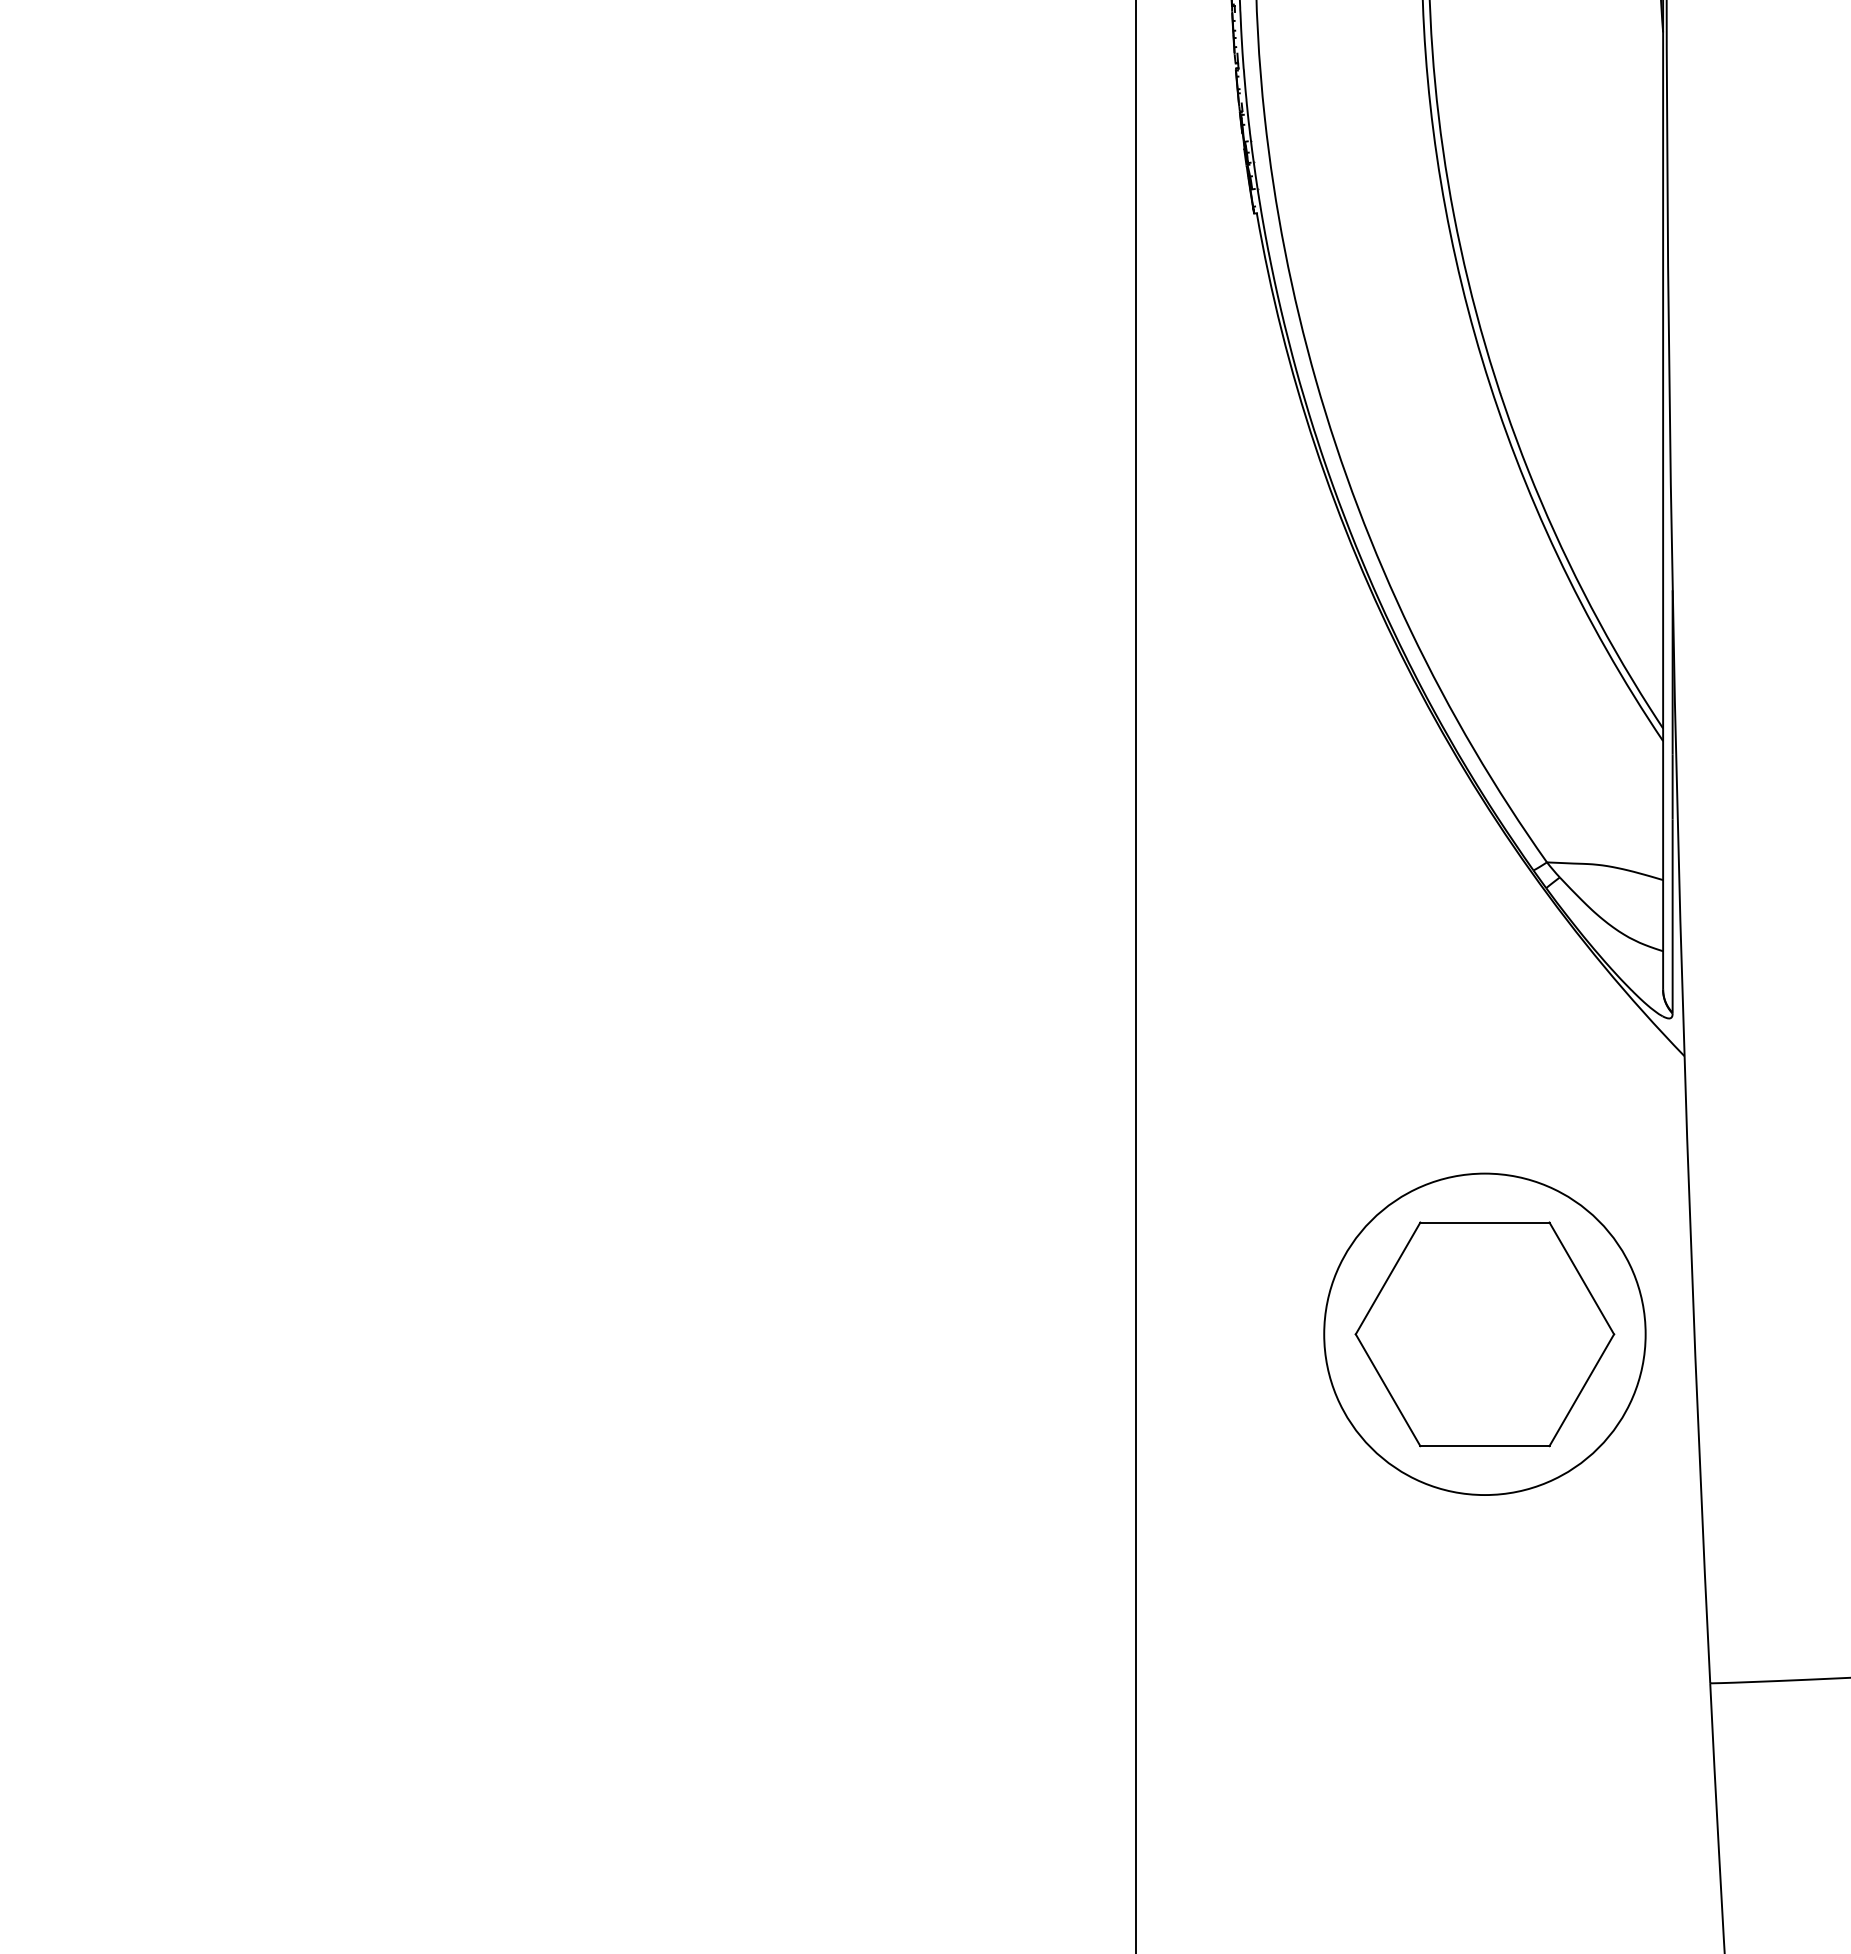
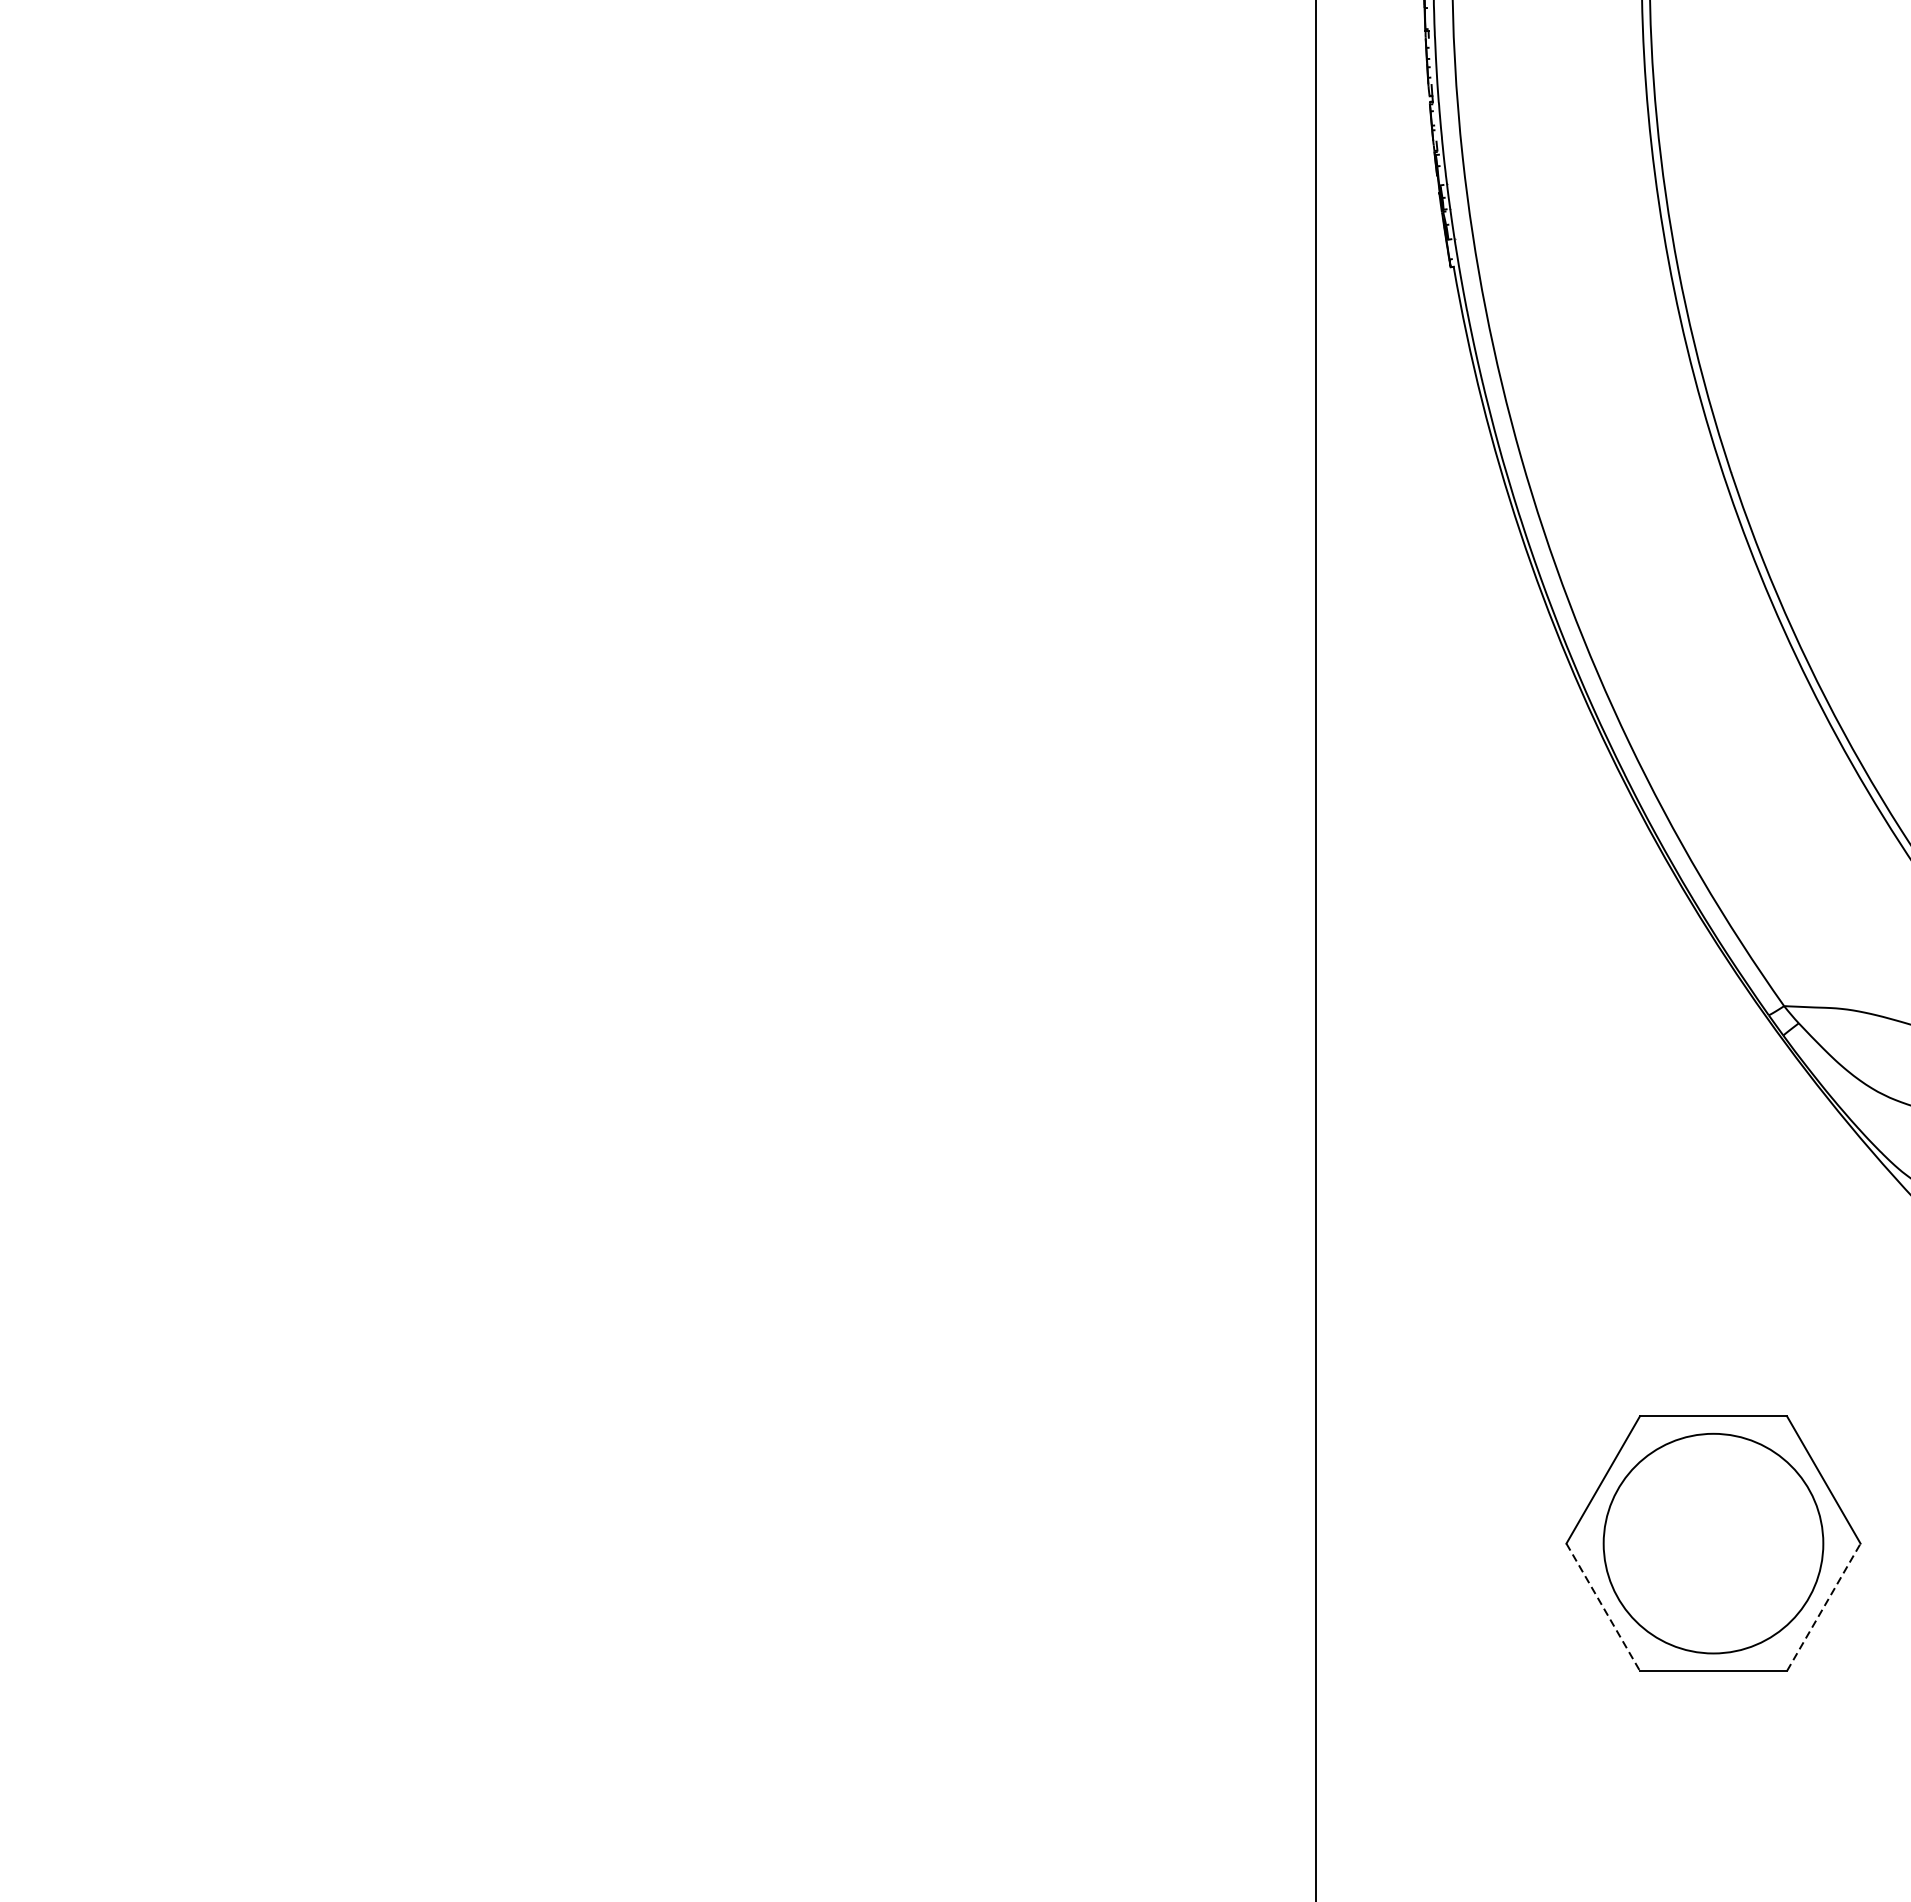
circle: (1484, 1334) -> (1713, 1543), size x0.6
line: (1388, 1390) -> (1603, 1607), solid -> dashed
line: (1581, 1390) -> (1823, 1607), solid -> dashed

